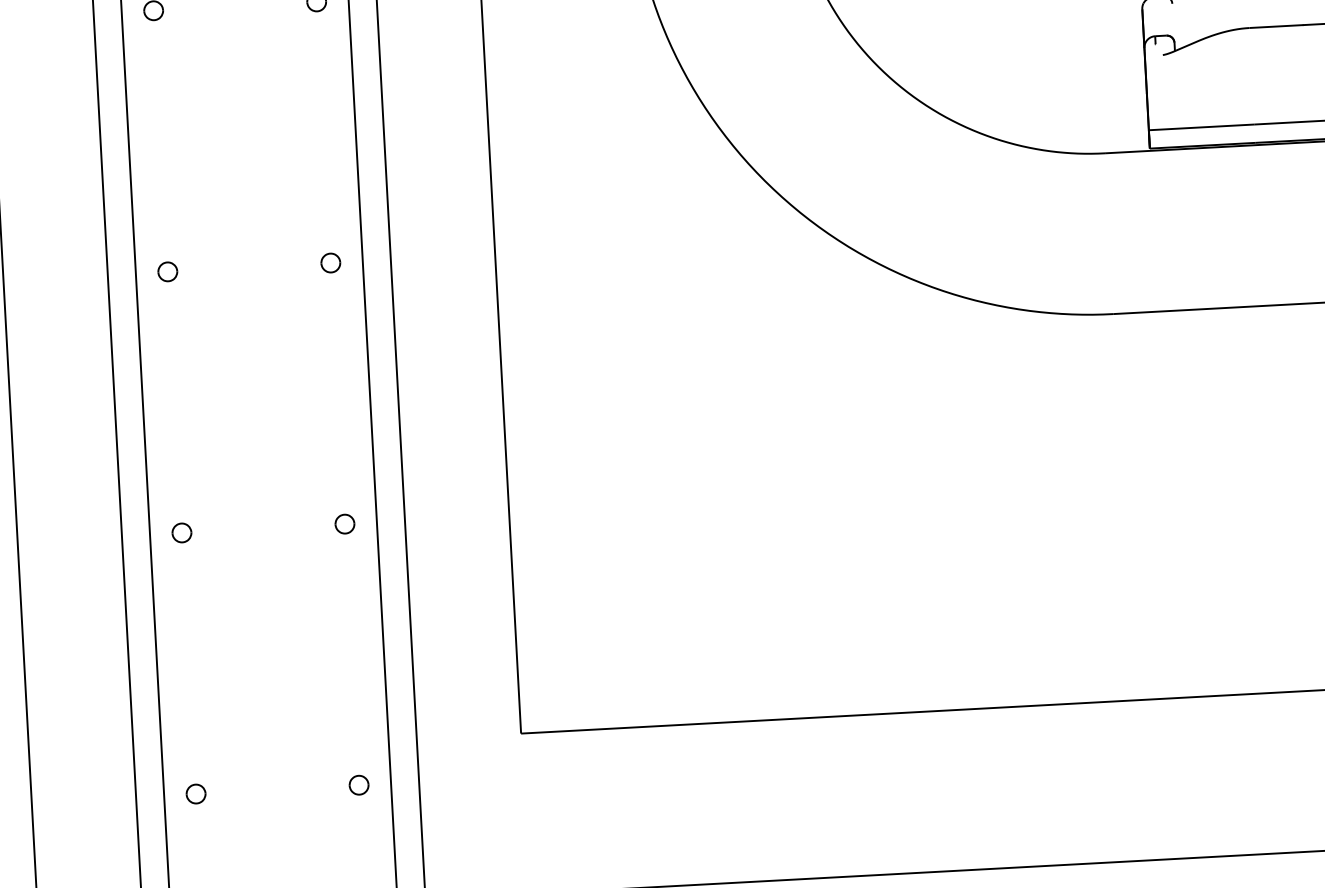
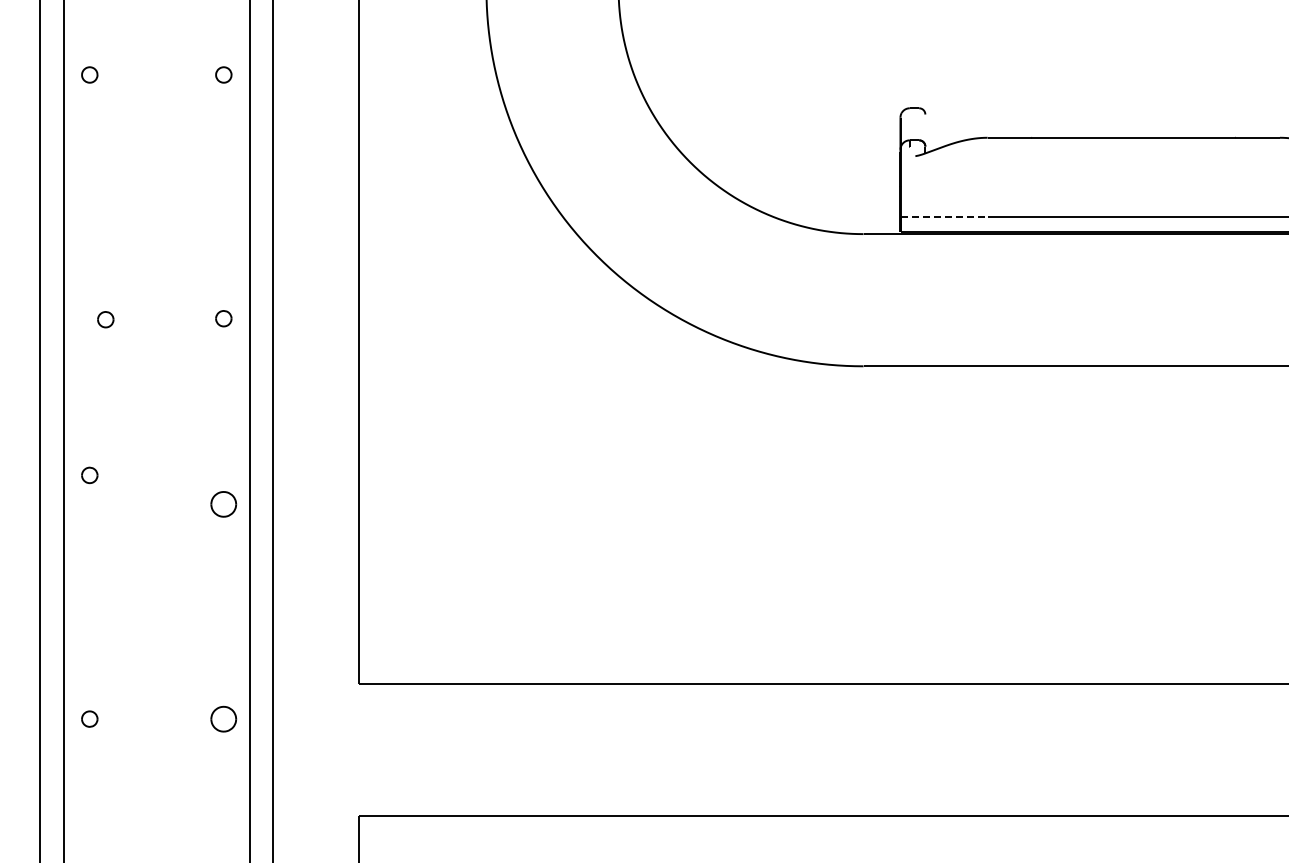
line: (1202, 127) -> (944, 217), solid -> dashed
part: (330, 262) -> (223, 318), moved
part: (167, 271) -> (105, 319), moved
part: (344, 524) -> (223, 504), size x1.6
part: (181, 533) -> (89, 475), moved
part: (358, 784) -> (223, 718), size x1.6

